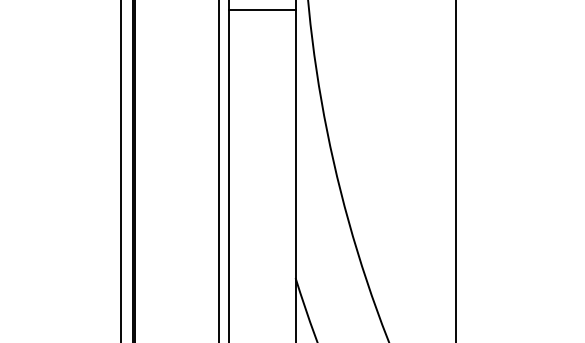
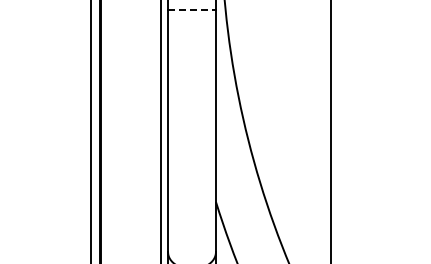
line: (262, 10) -> (192, 10), solid -> dashed

